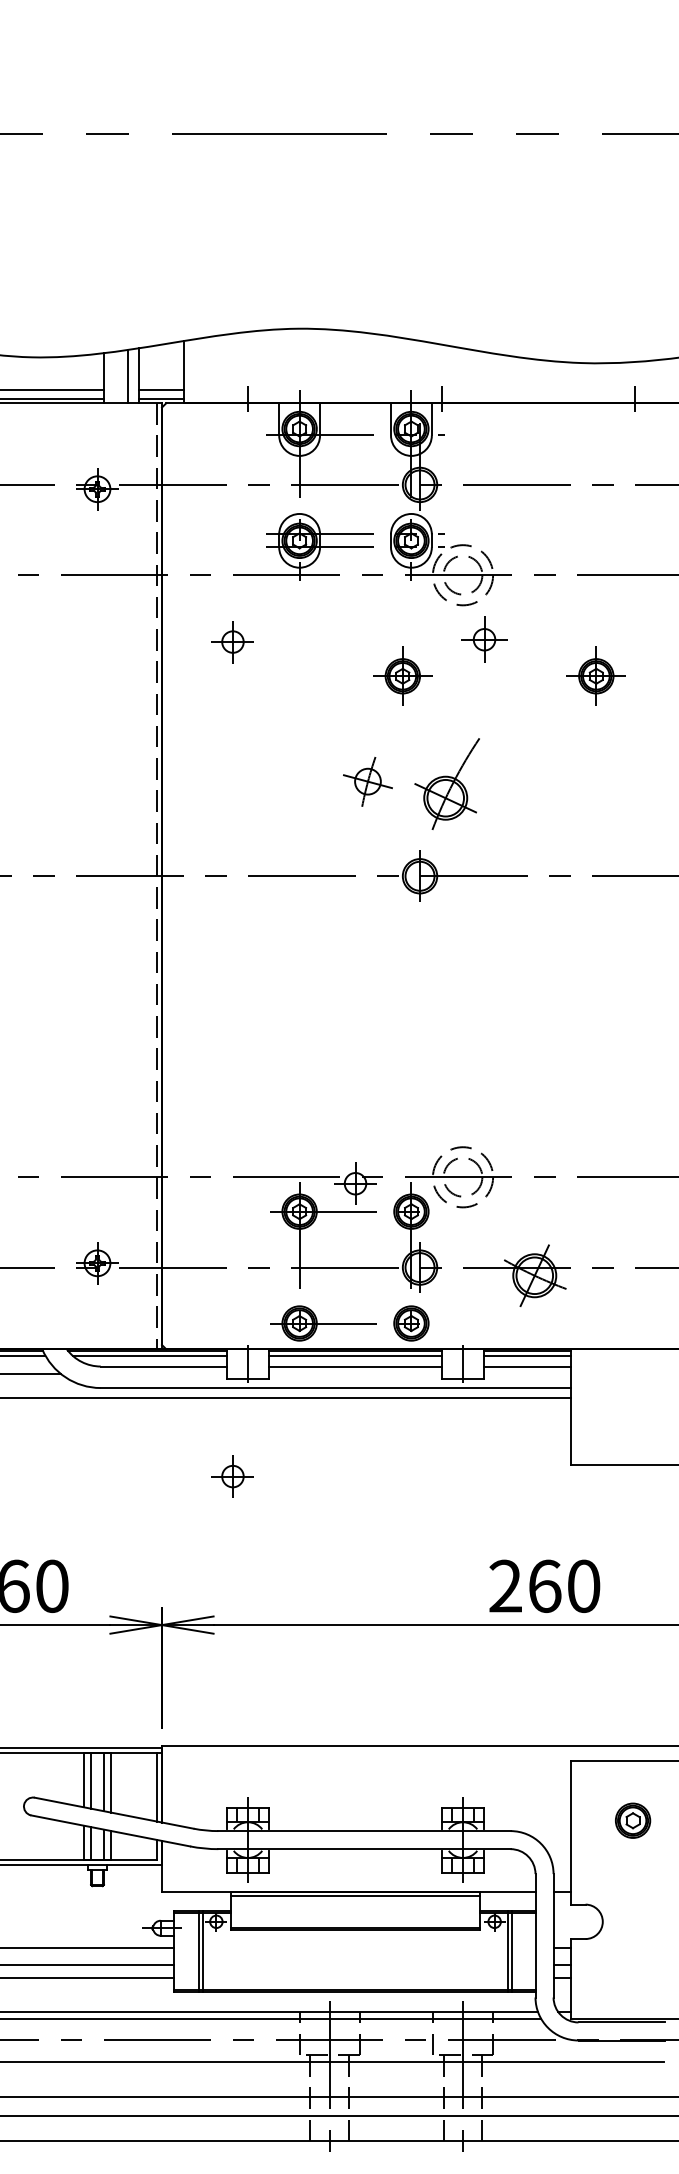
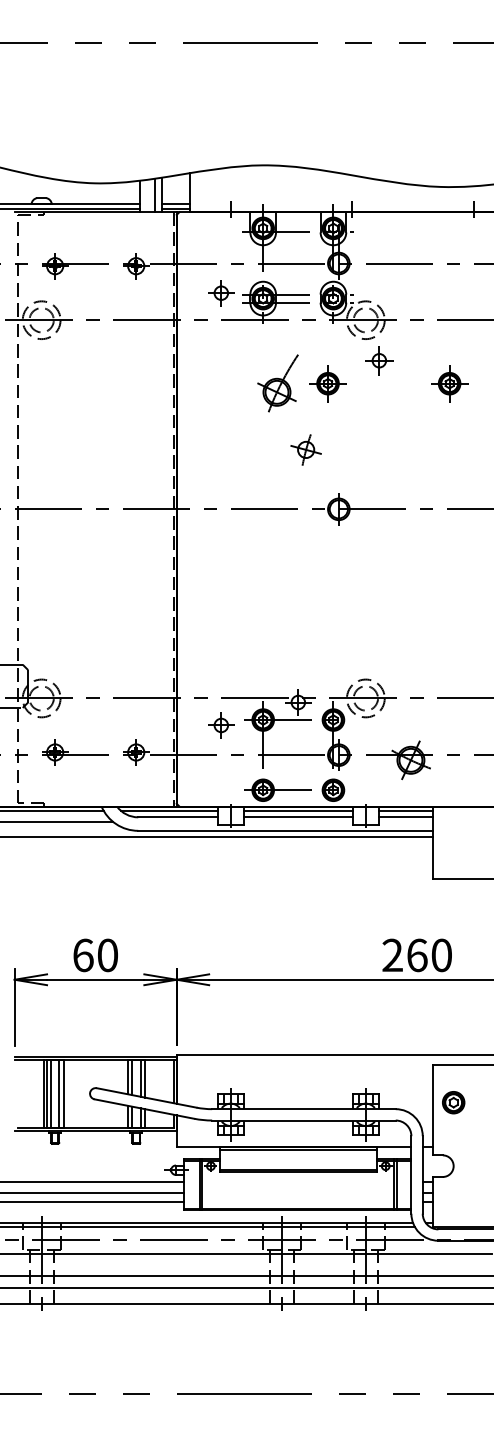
part: (233, 642) -> (221, 293), moved
part: (446, 784) -> (277, 383), moved
part: (233, 1476) -> (221, 725), moved
part: (632, 1820) -> (453, 1102), moved

